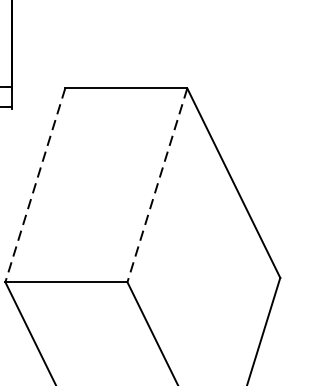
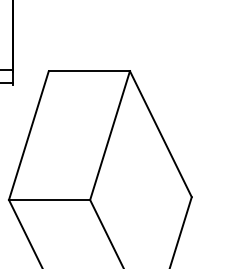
line: (34, 186) -> (28, 136), dashed -> solid
line: (156, 186) -> (109, 136), dashed -> solid

